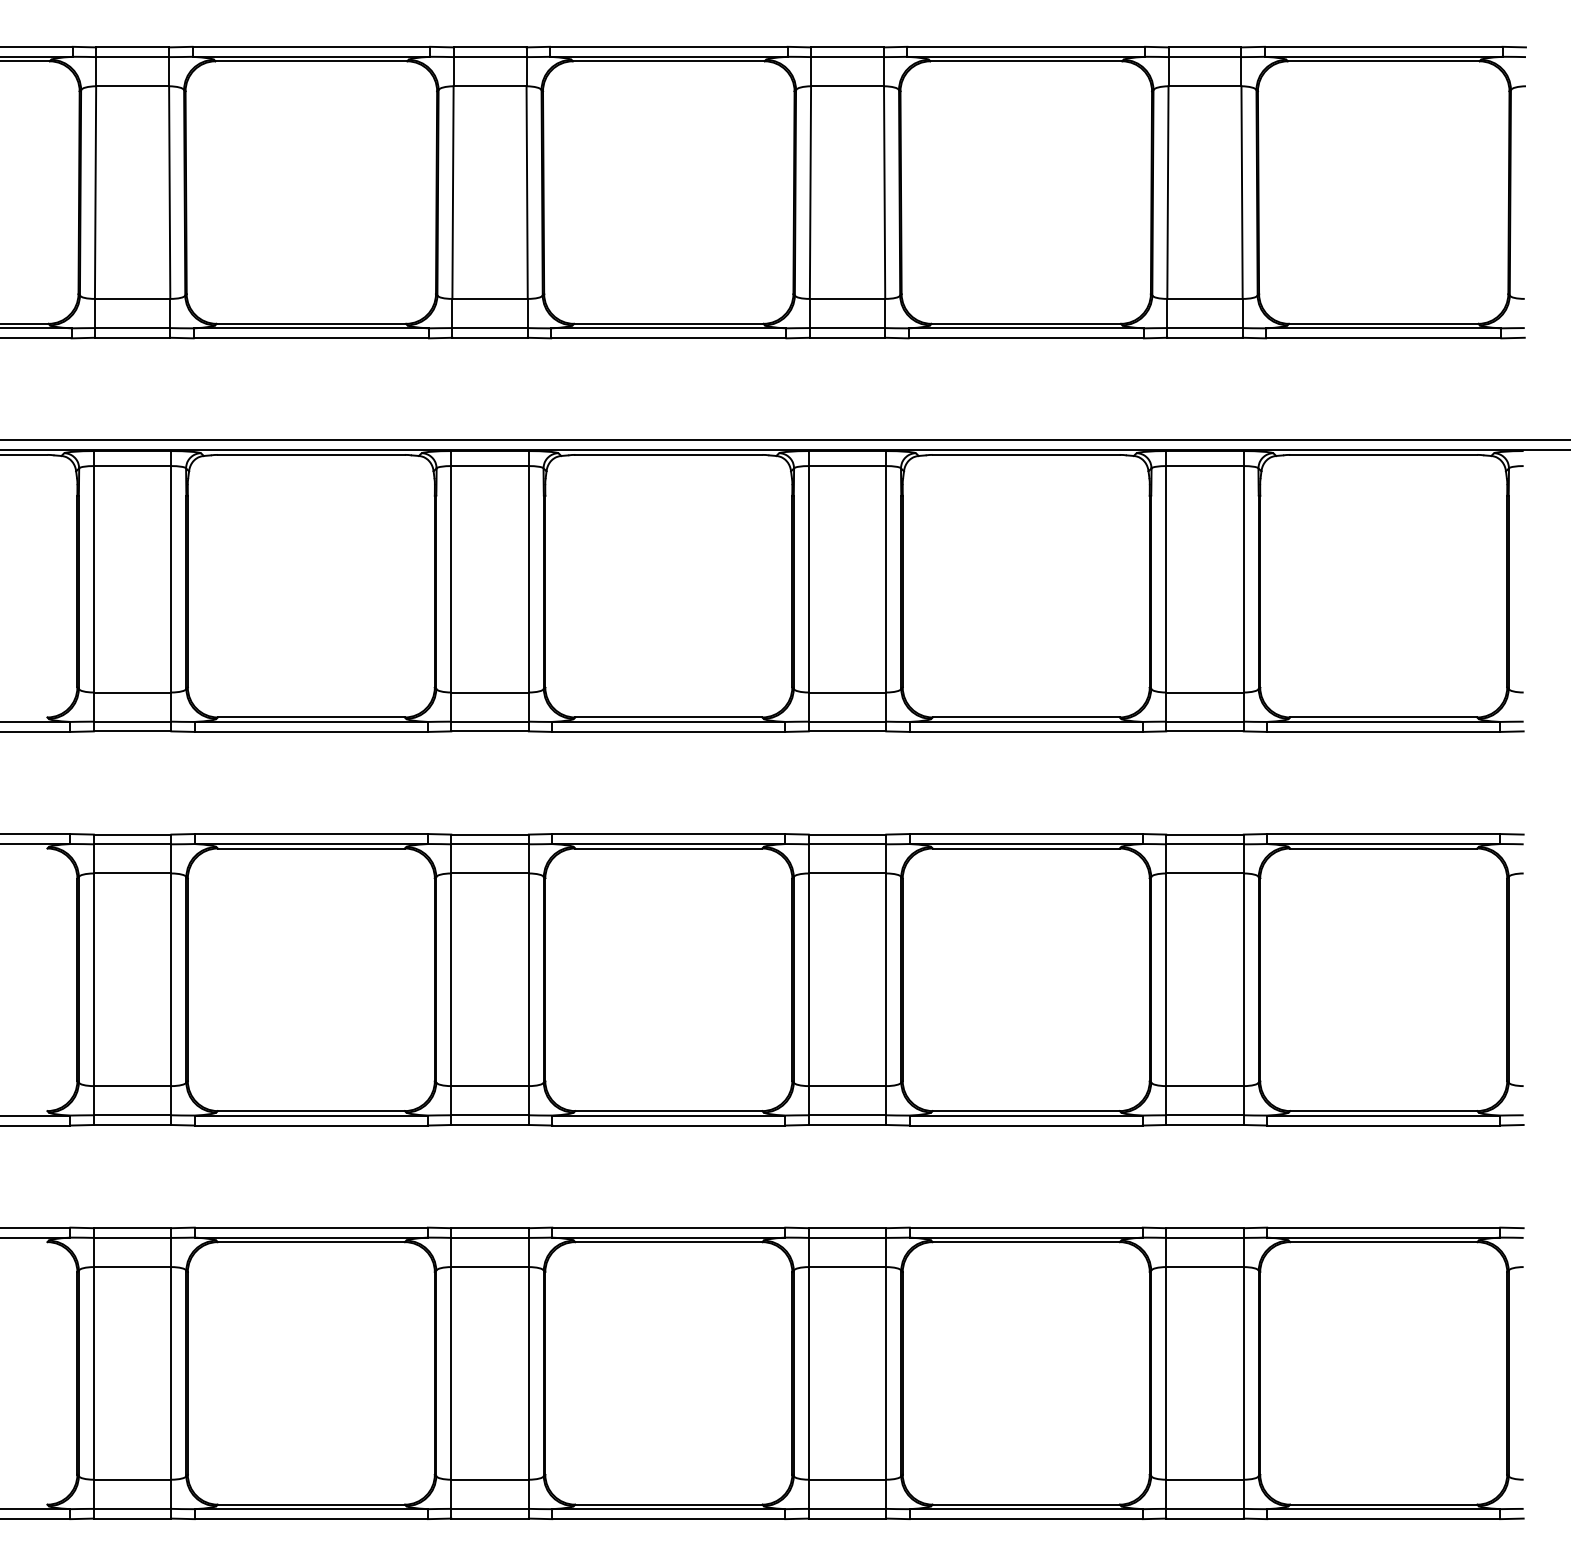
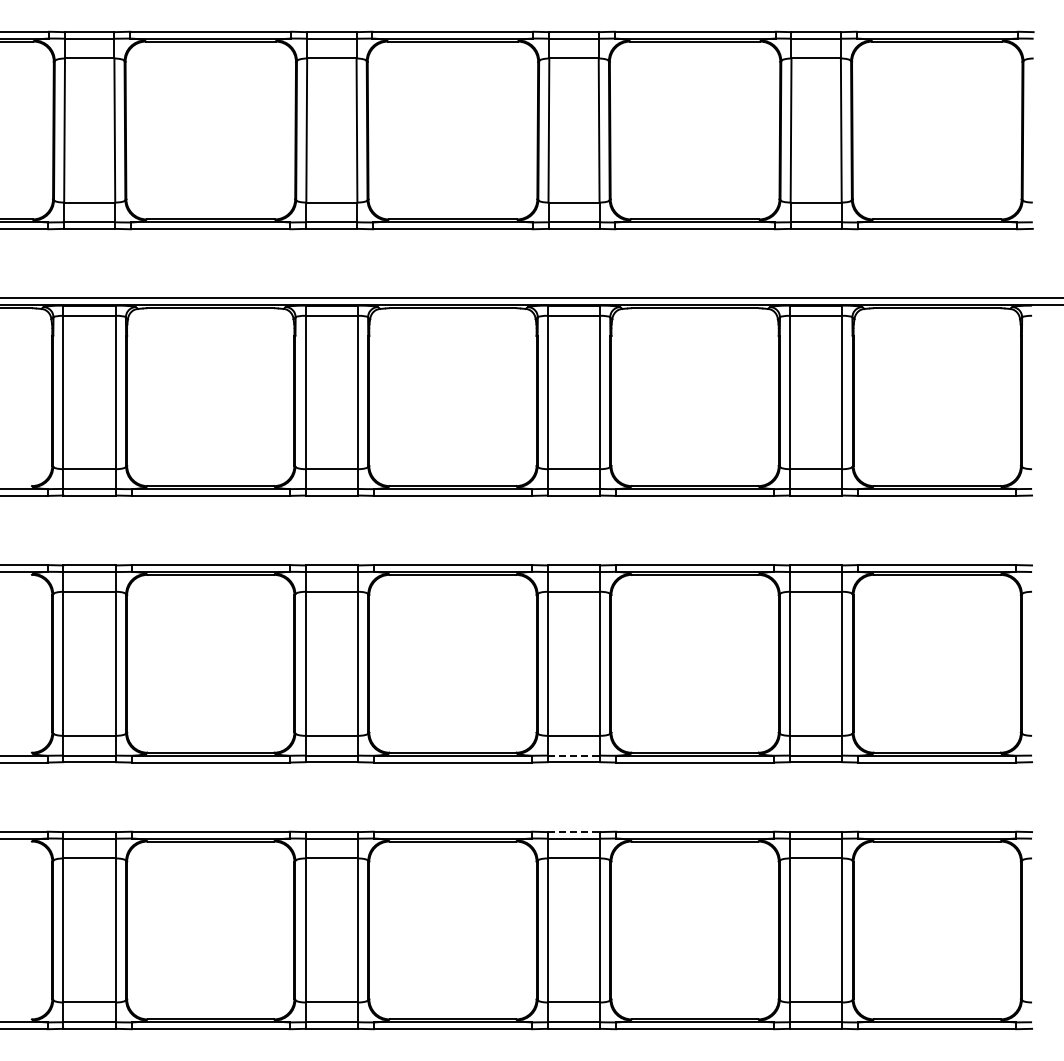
line: (848, 1115) -> (574, 755), solid -> dashed
line: (848, 1228) -> (574, 832), solid -> dashed

